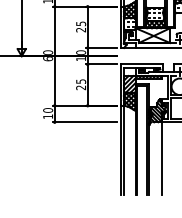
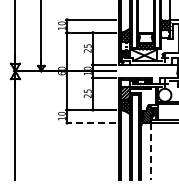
line: (84, 122) -> (90, 123), solid -> dashed
line: (162, 158) -> (151, 151), solid -> dashed

